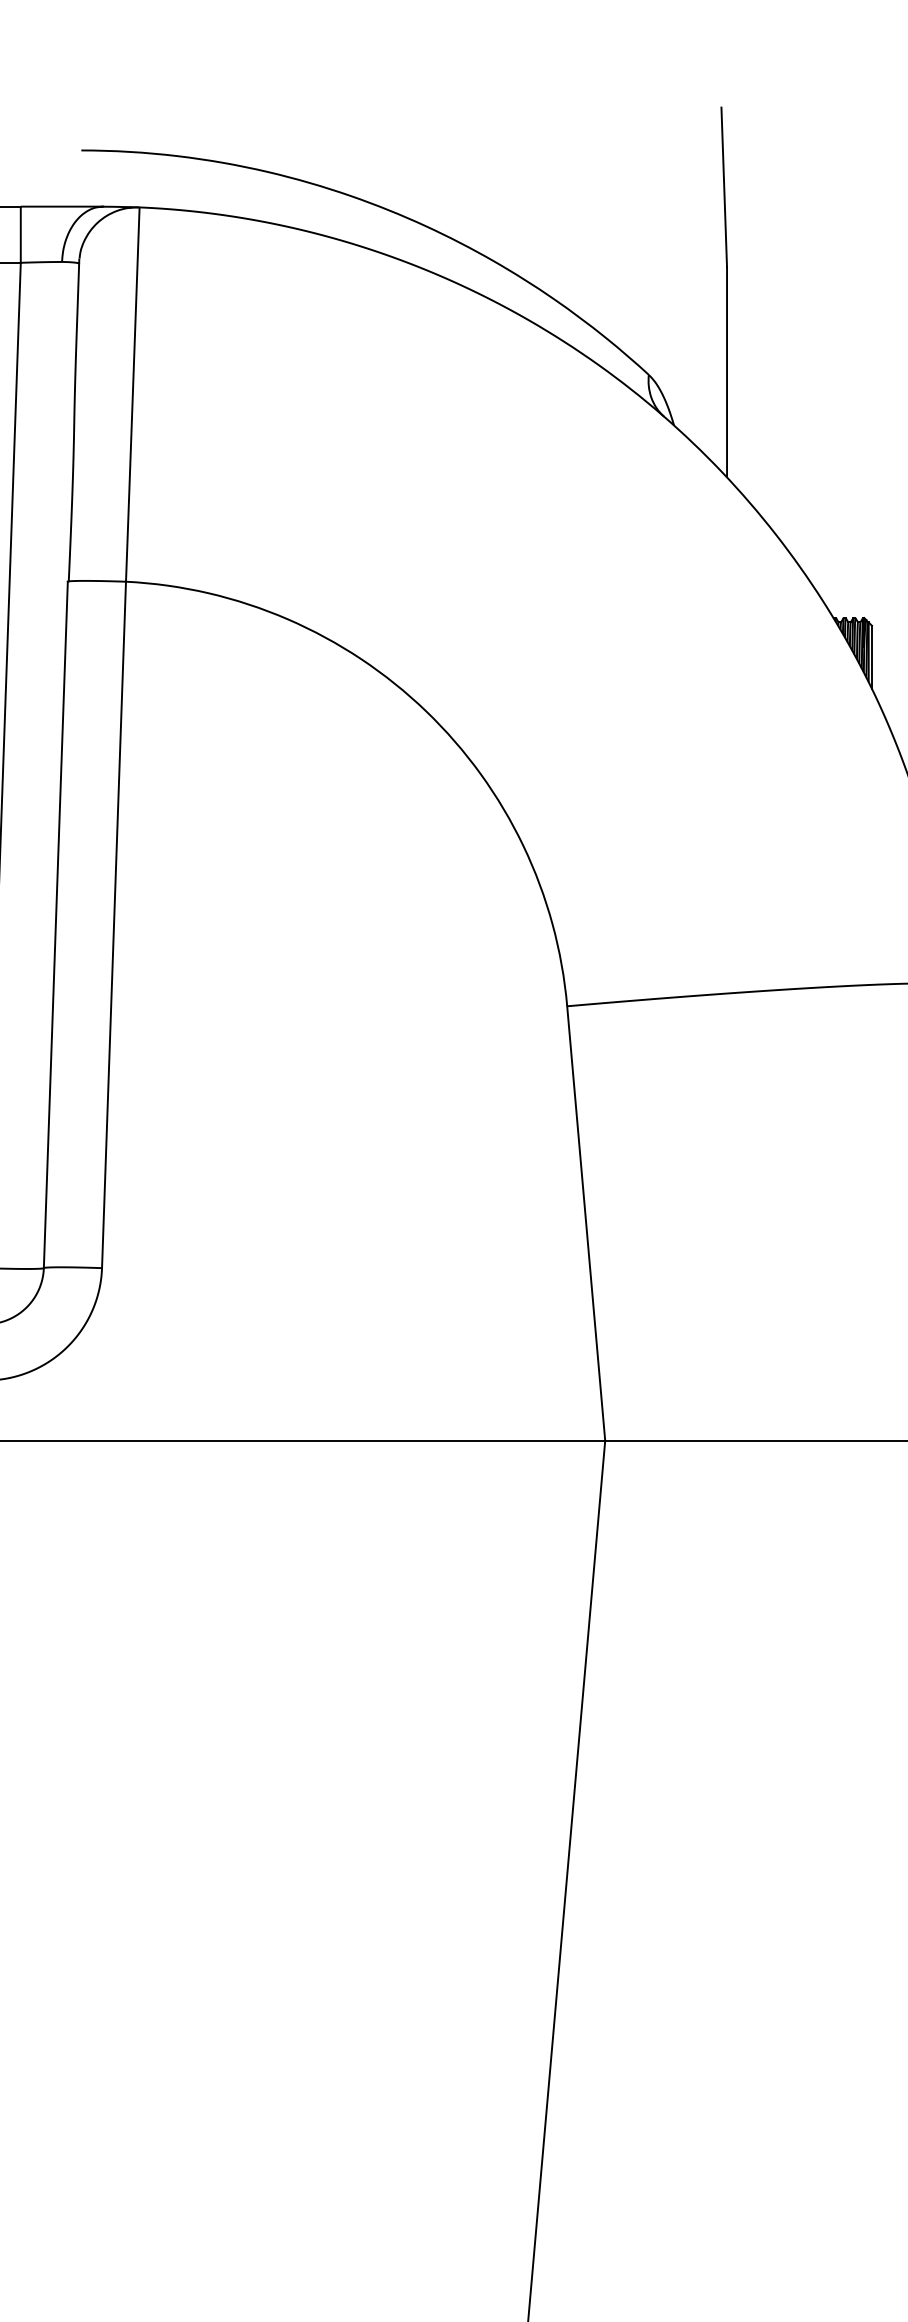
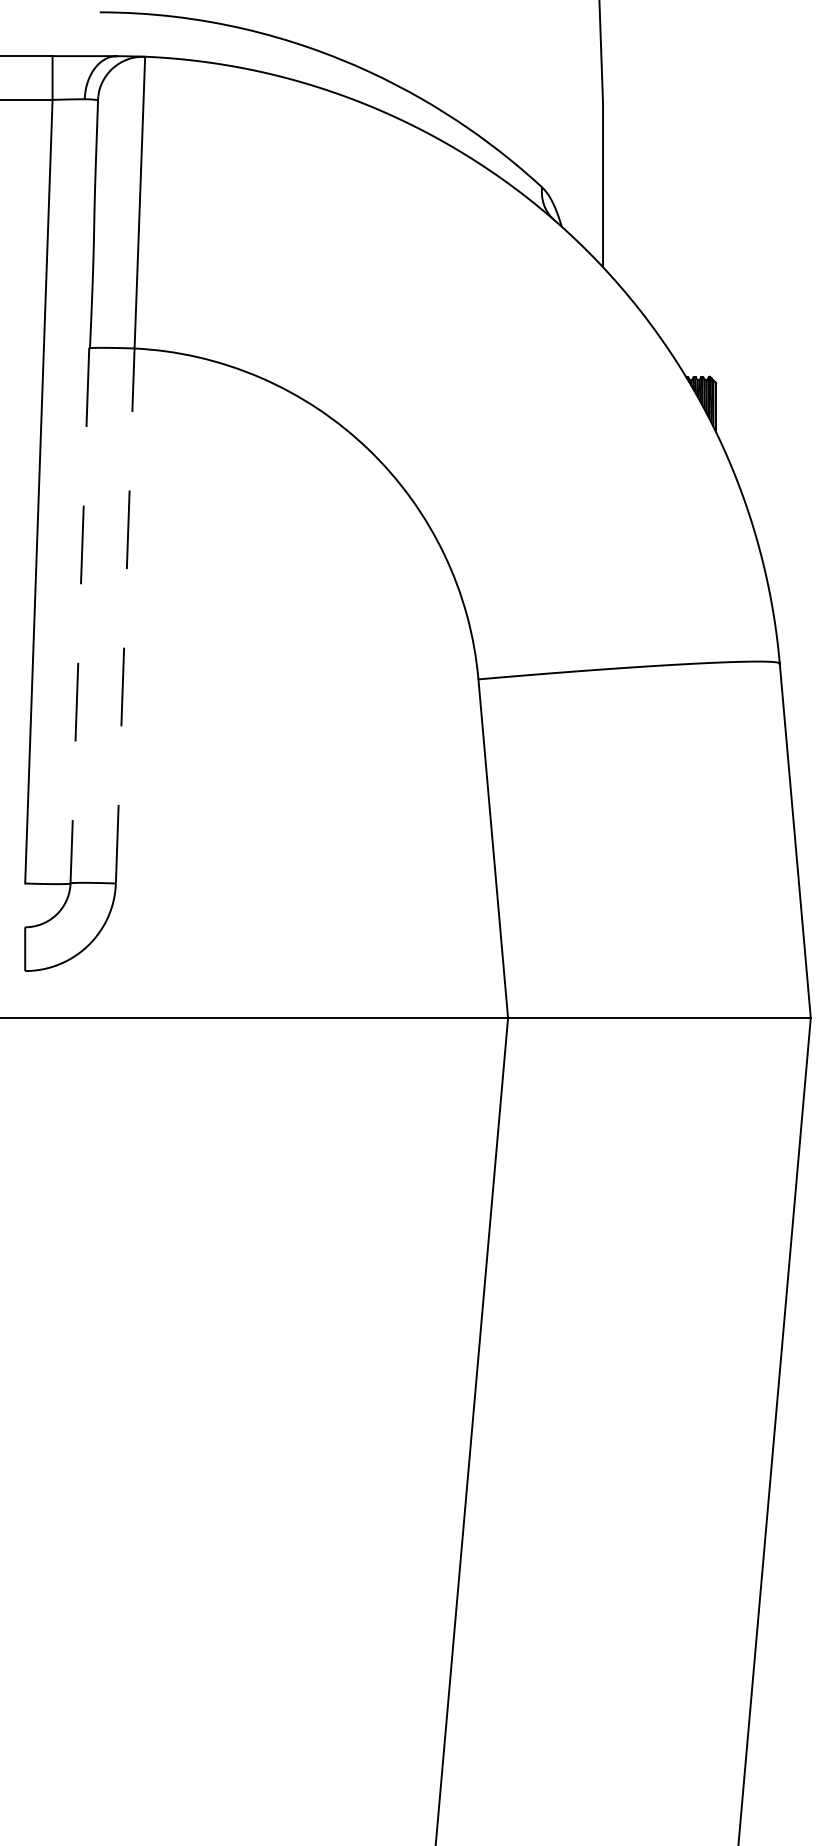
line: (55, 925) -> (79, 616), solid -> dashed
line: (114, 925) -> (125, 616), solid -> dashed

